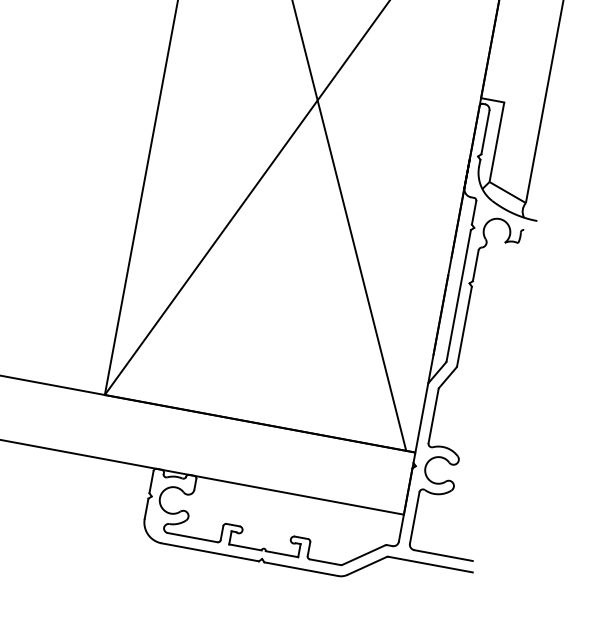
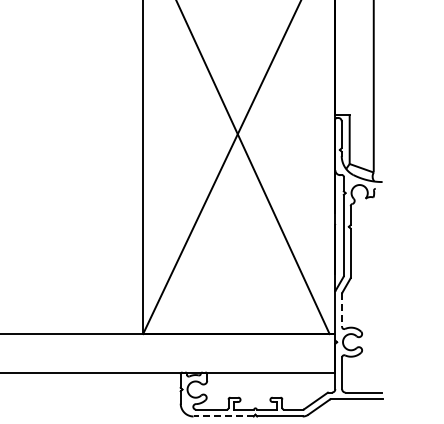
line: (434, 416) -> (342, 310), solid -> dashed
line: (210, 552) -> (223, 416), solid -> dashed

